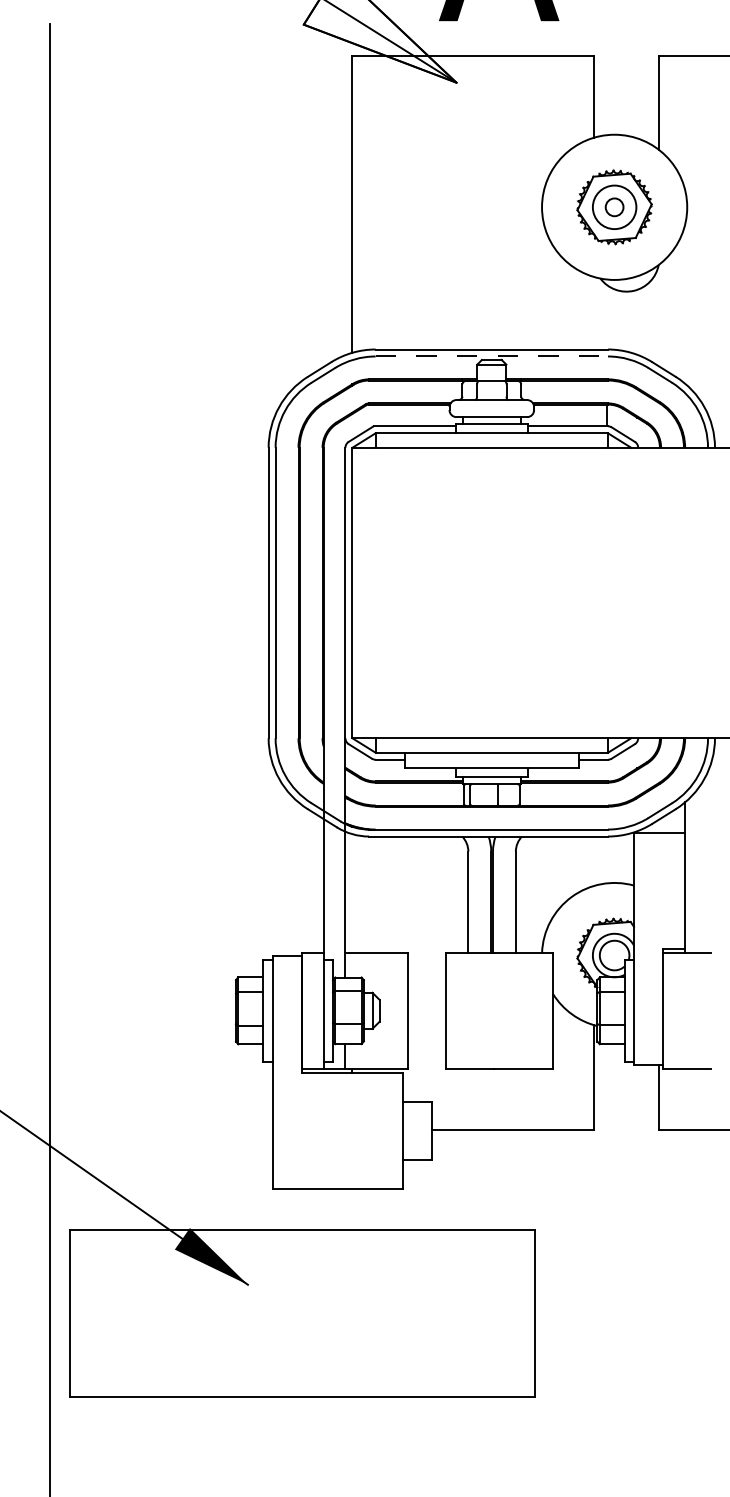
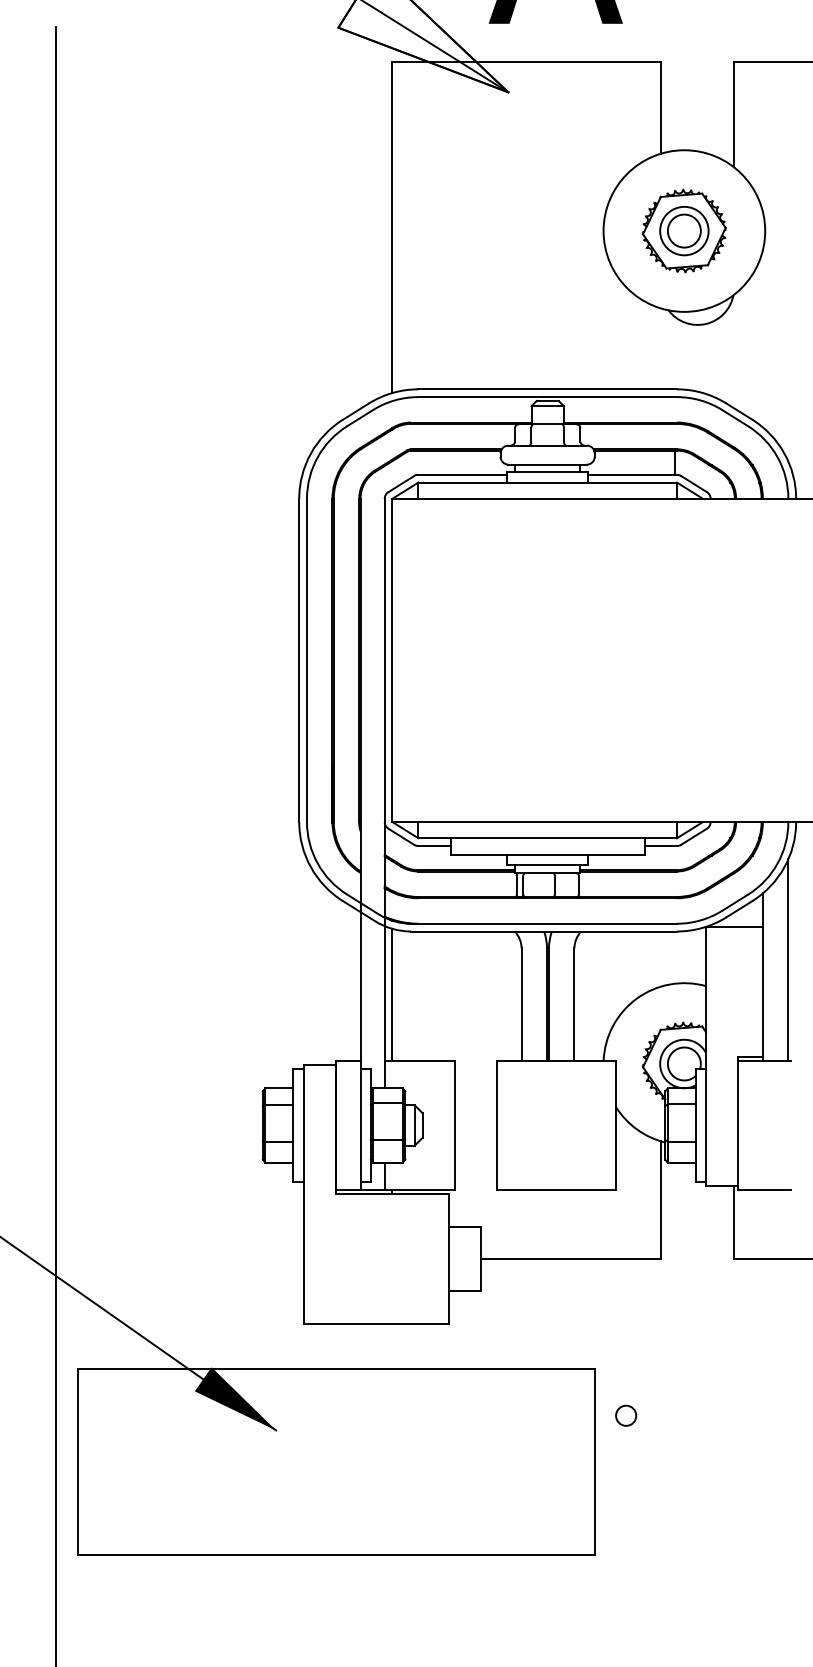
circle: (613, 206) -> (683, 230), size x1.67
line: (492, 356) -> (548, 397), dashed -> solid
line: (708, 861) -> (788, 959), added
line: (352, 893) -> (392, 994), added
circle: (562, 1271) -> (626, 1415), added

